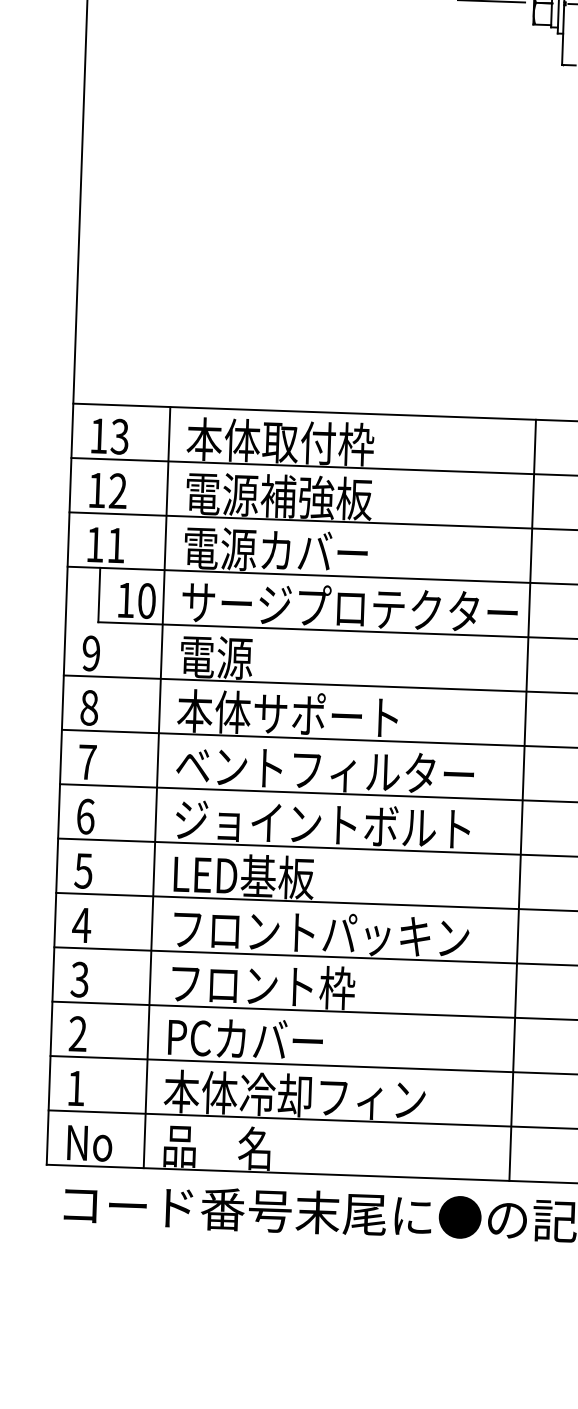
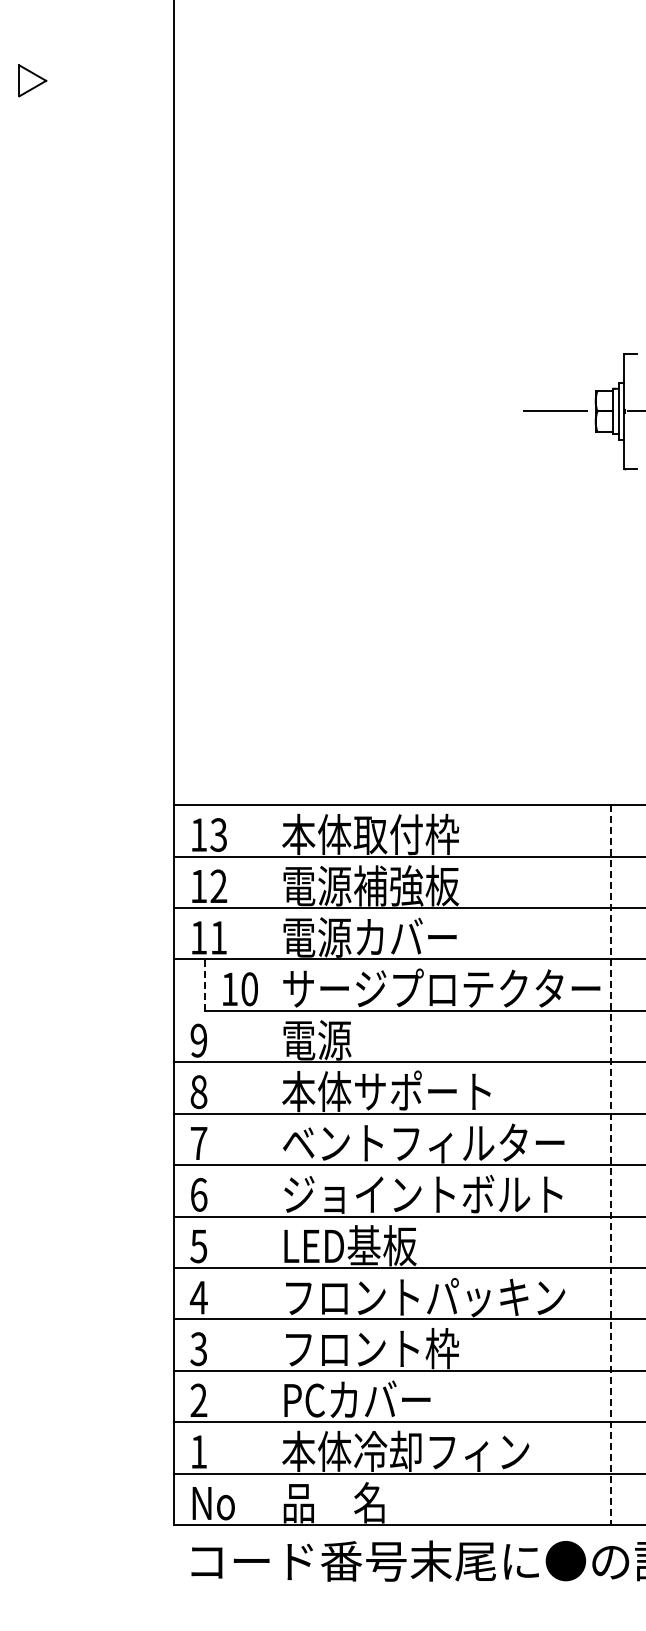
line: (99, 595) -> (204, 985), solid -> dashed
line: (157, 787) -> (265, 1165), removed
line: (522, 800) -> (611, 1165), solid -> dashed

